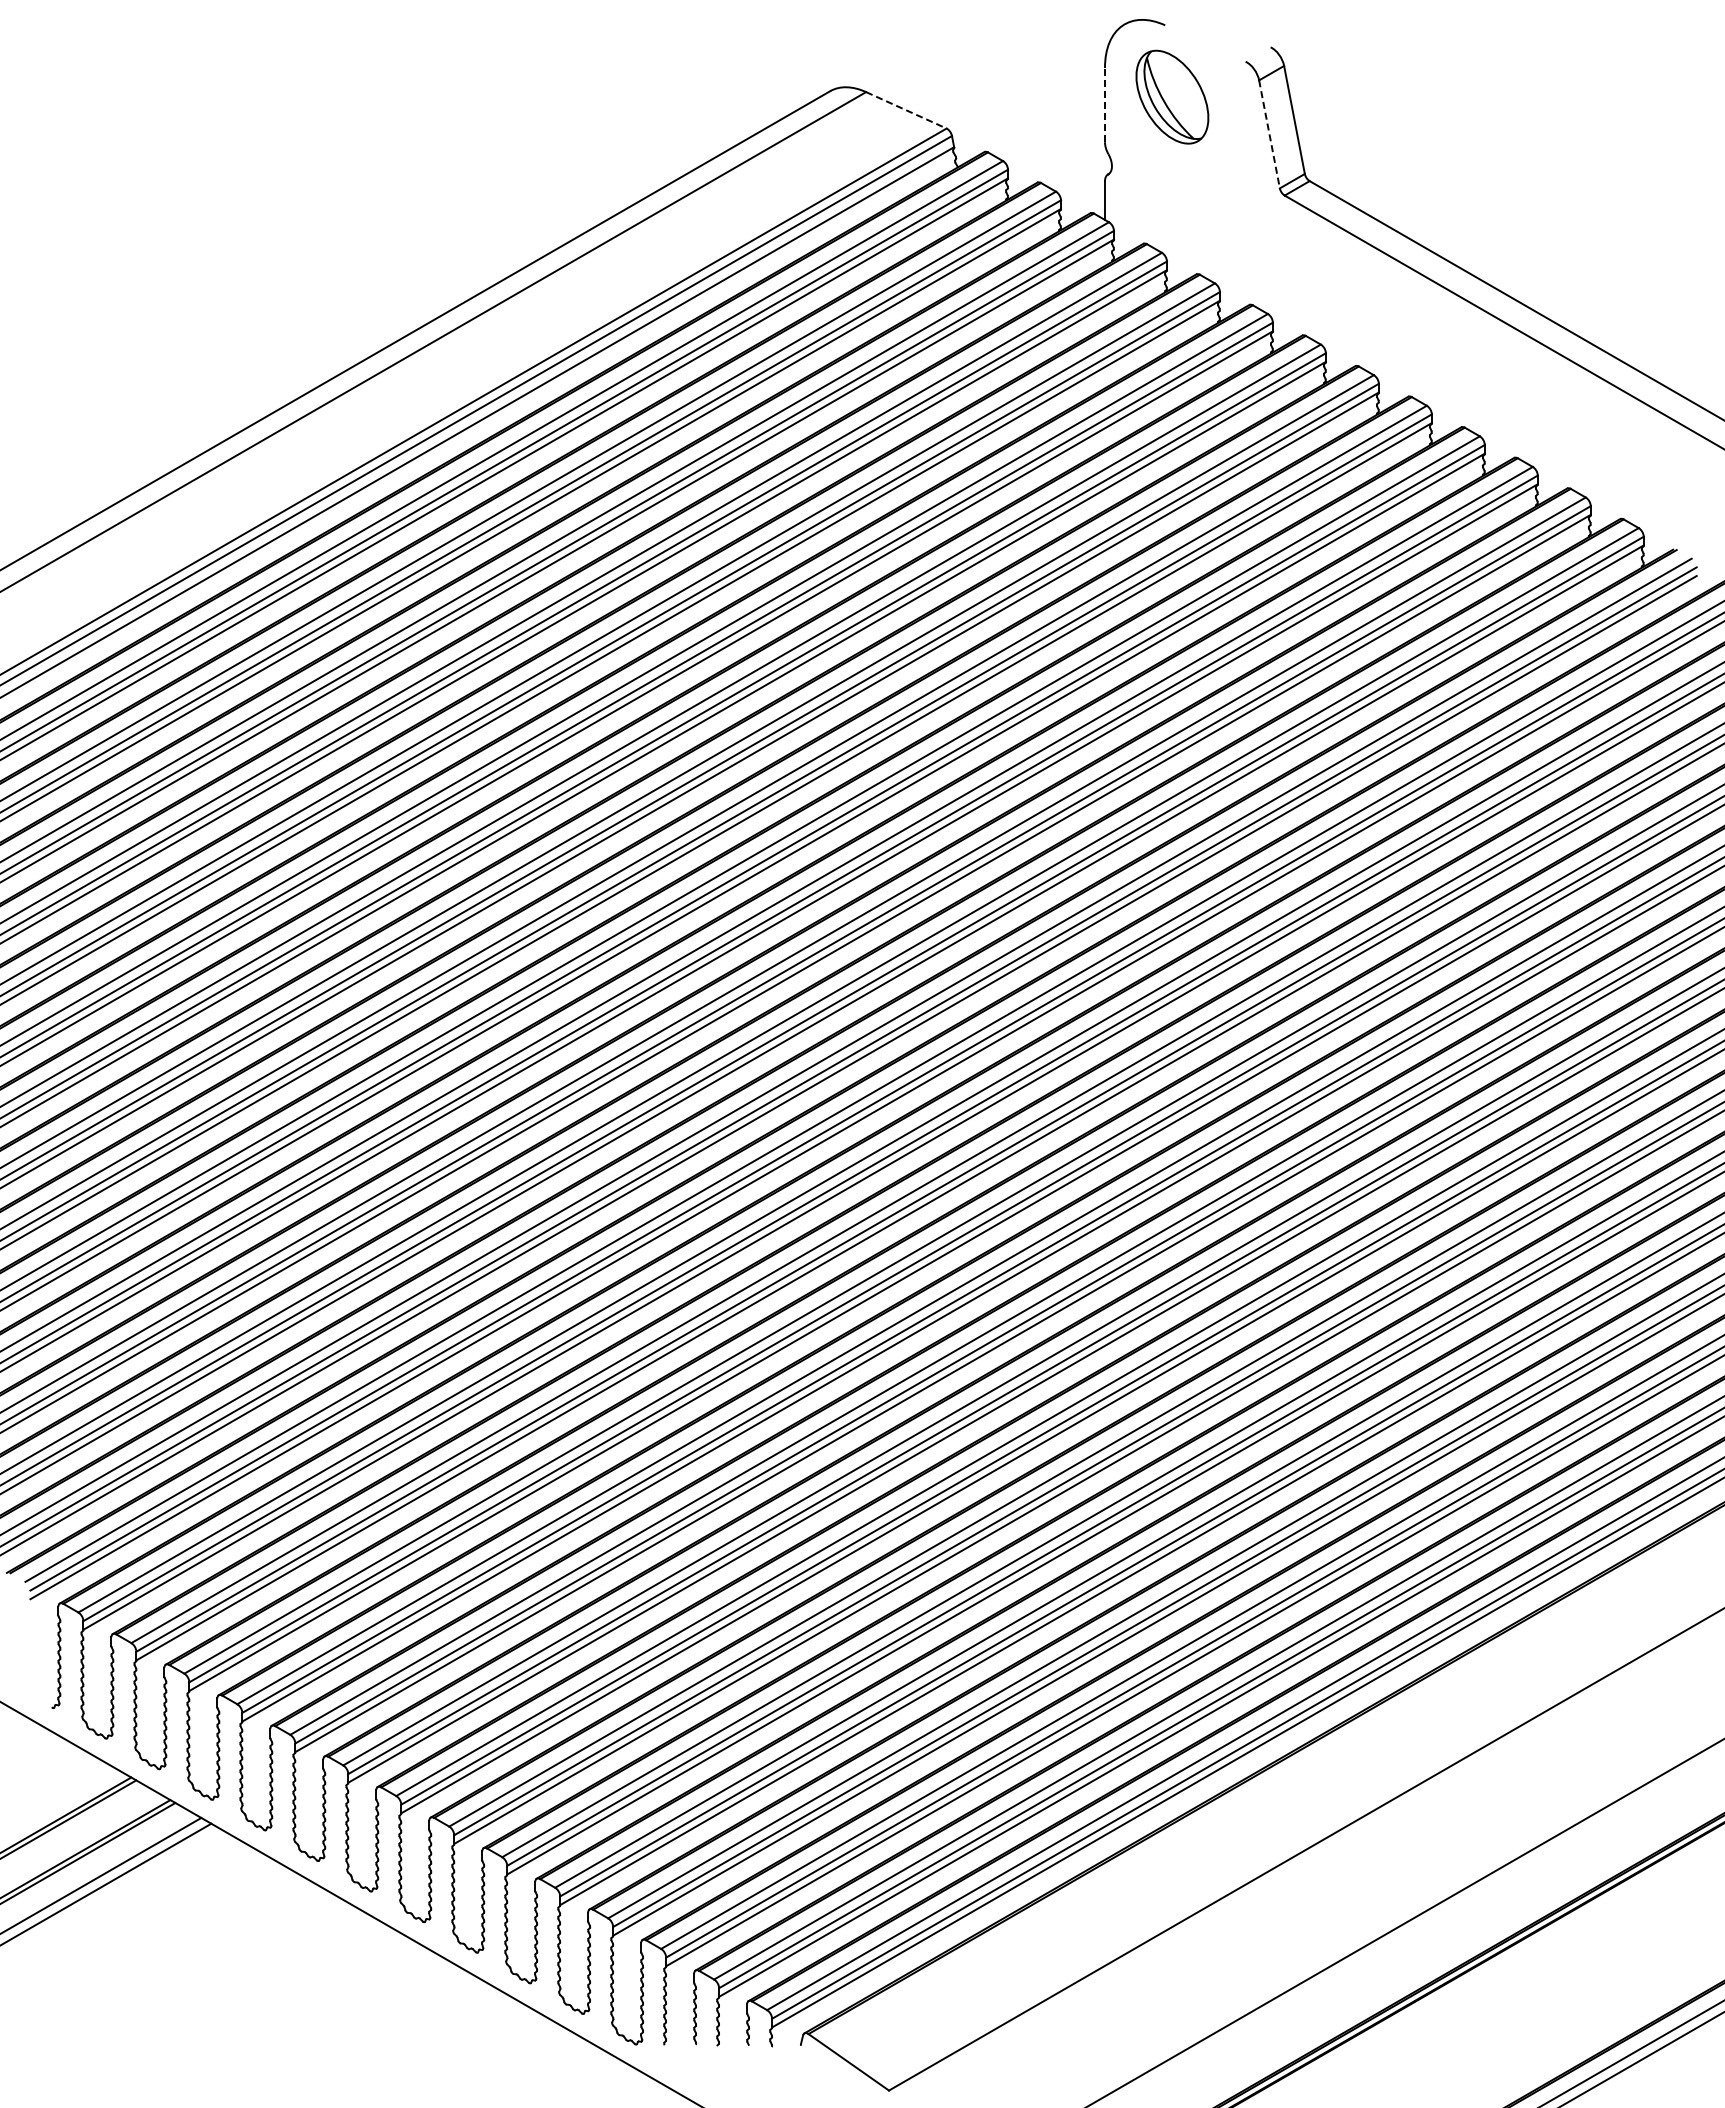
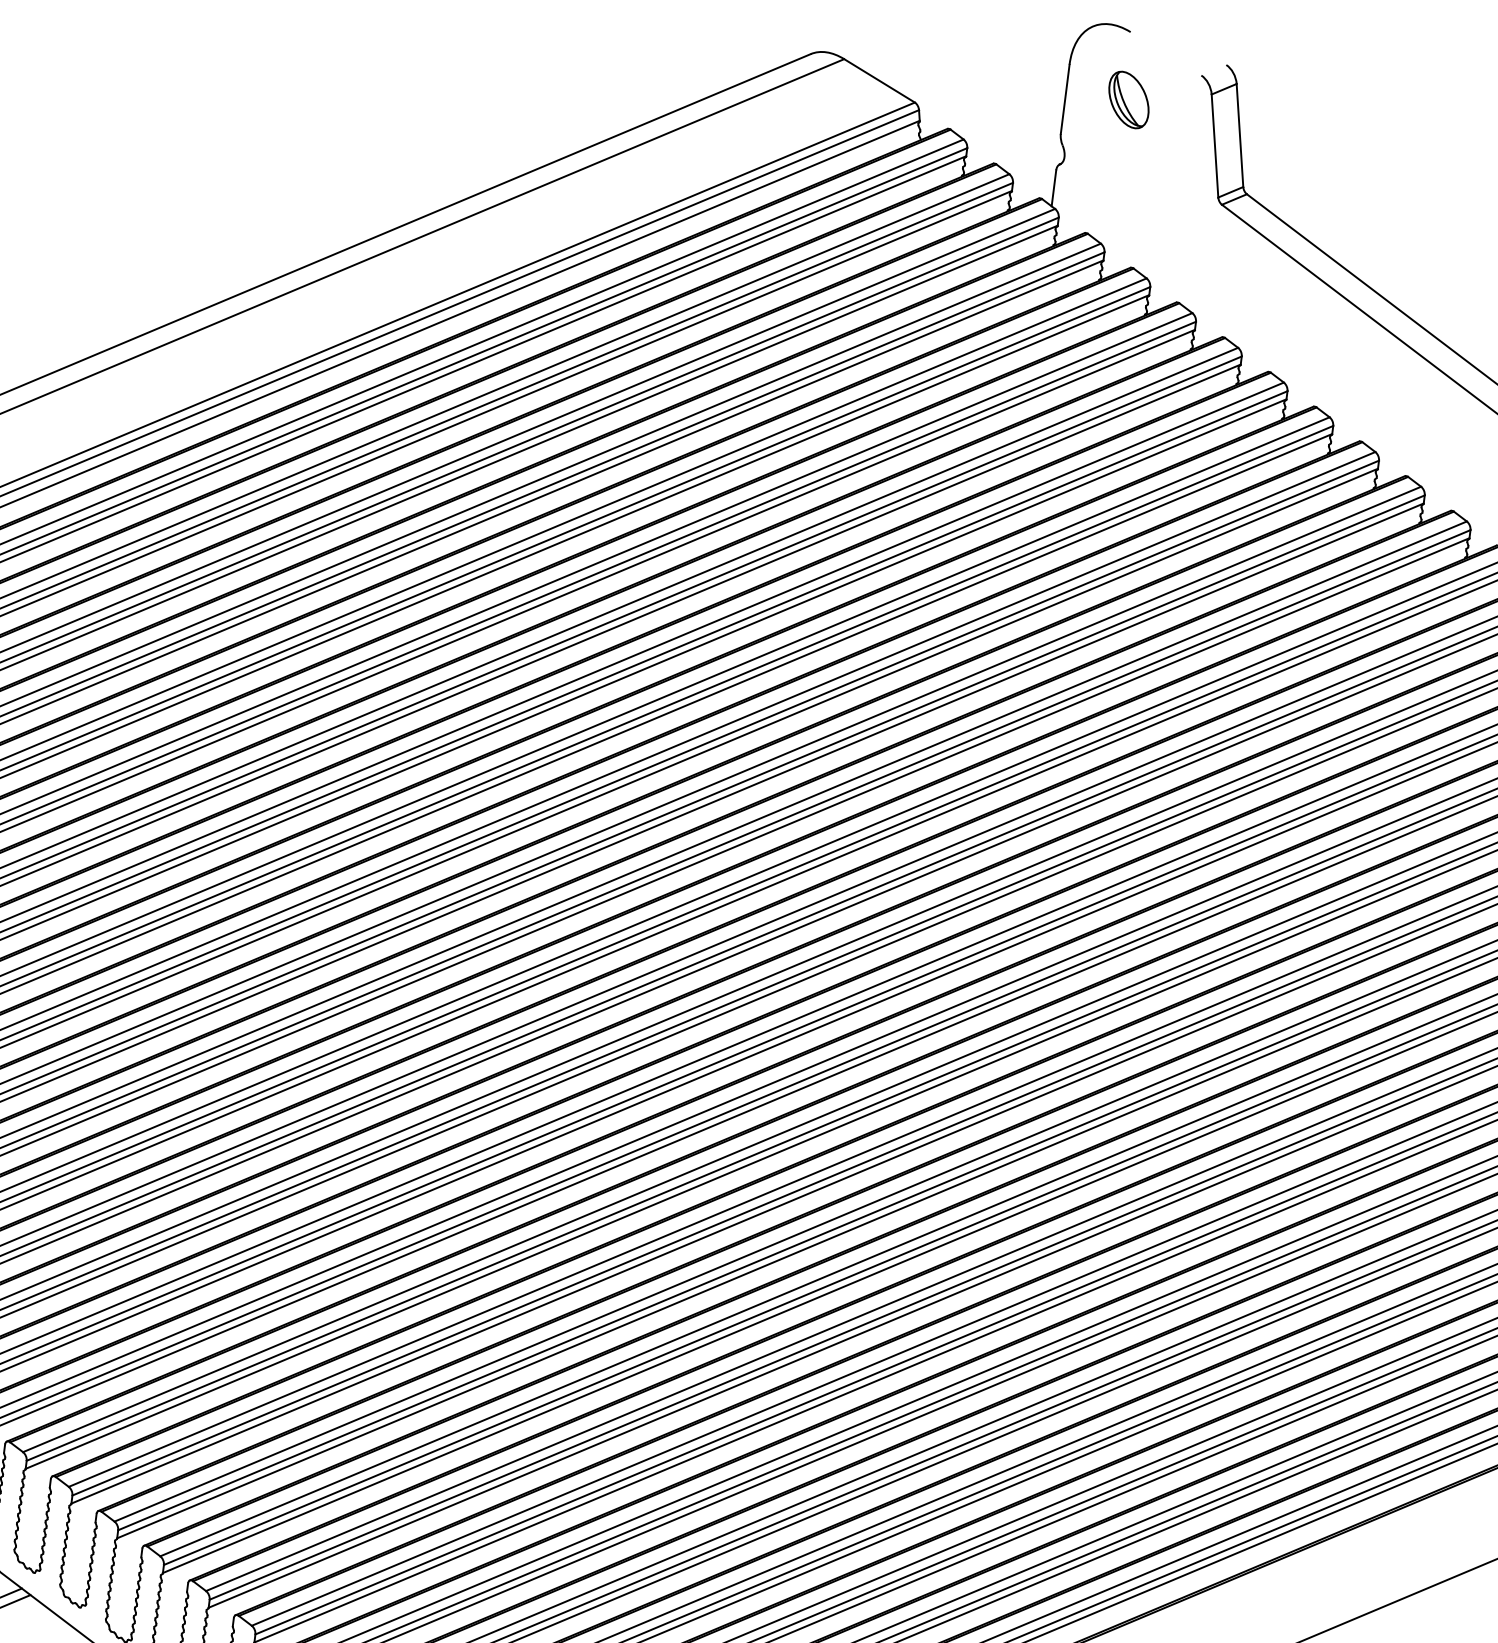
part: (1172, 97) -> (1128, 100), size x0.62
line: (1104, 104) -> (1064, 98), dashed -> solid
line: (906, 110) -> (879, 81), dashed -> solid
line: (1269, 134) -> (1214, 146), dashed -> solid

